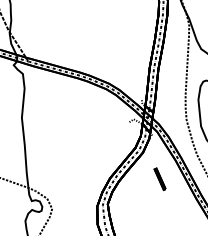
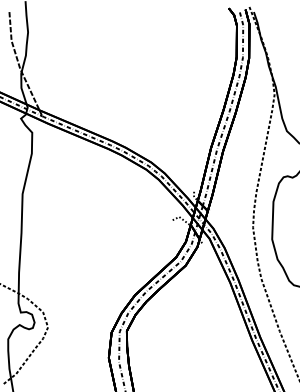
part: (159, 178) -> (204, 305), removed

